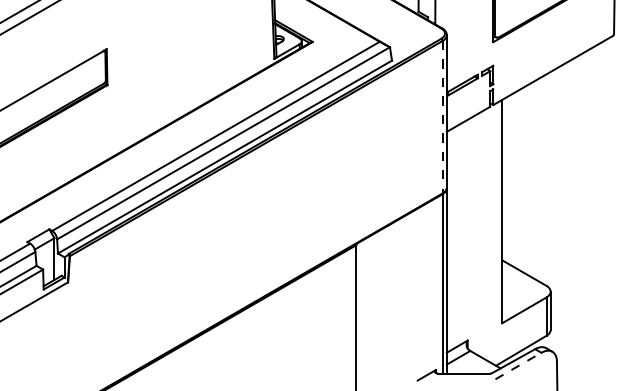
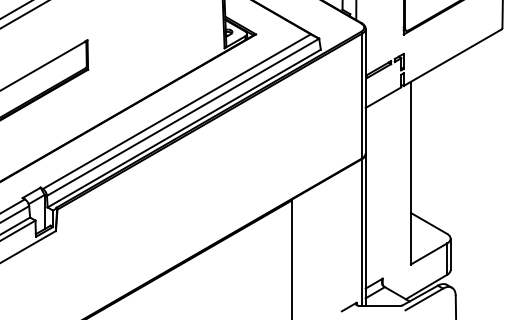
line: (442, 117) -> (362, 96), dashed -> solid
line: (518, 366) -> (424, 299), dashed -> solid

